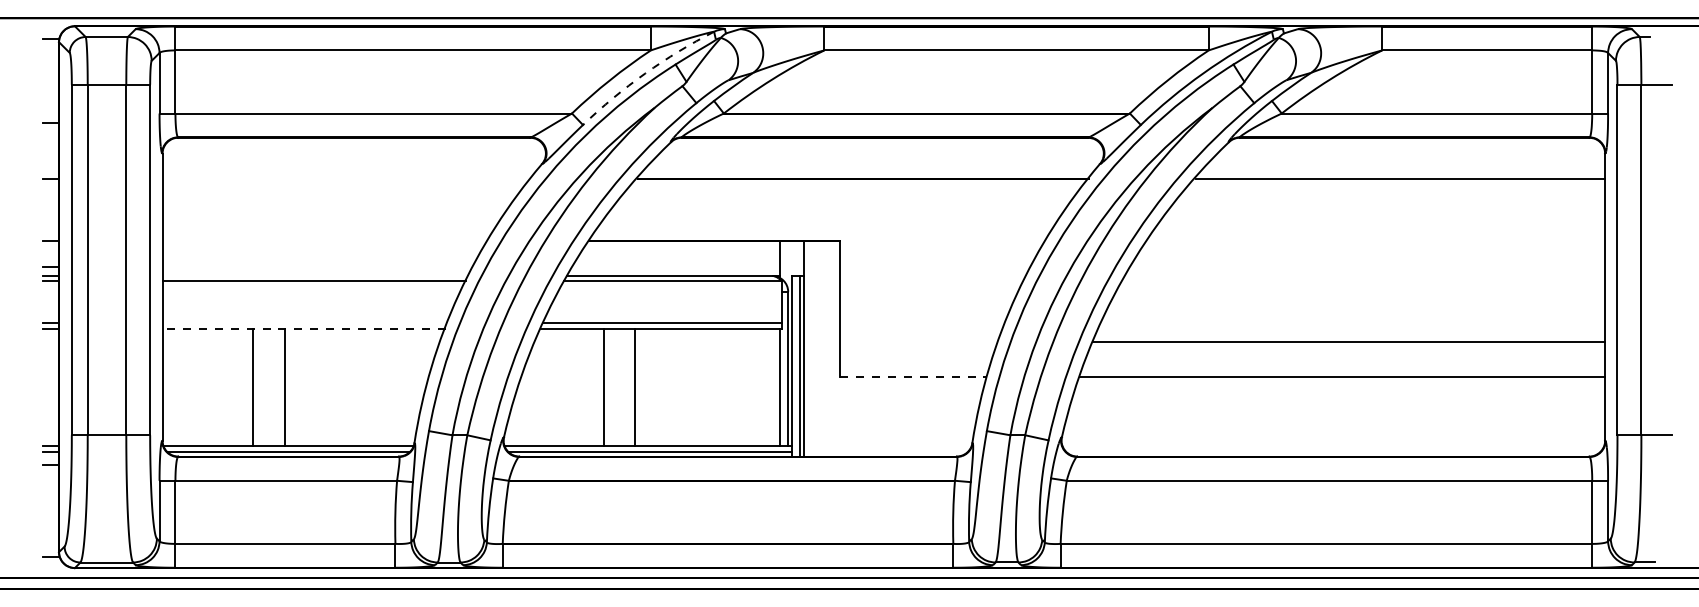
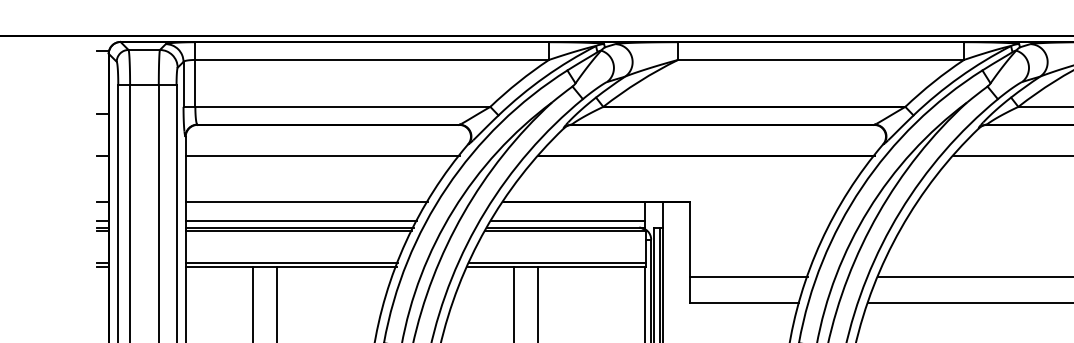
arc: (645, 73) -> (545, 77), dashed -> solid
line: (346, 179) -> (322, 155), added
line: (324, 241) -> (306, 202), added
line: (317, 266) -> (301, 220), added
line: (676, 266) -> (568, 220), added
line: (315, 275) -> (299, 227), added
line: (304, 323) -> (291, 263), added
line: (304, 329) -> (291, 267), dashed -> solid
line: (919, 342) -> (748, 277), added
line: (913, 376) -> (744, 302), dashed -> solid

